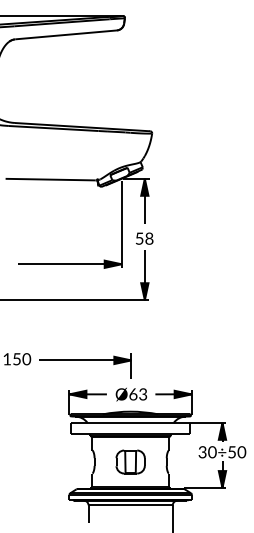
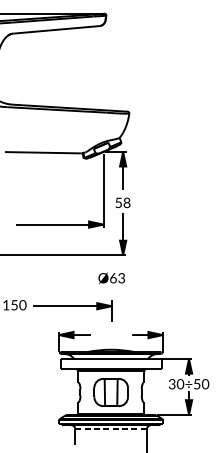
text: (130, 394) -> (110, 278), moved
part: (130, 461) -> (110, 392), size x1.4
line: (131, 505) -> (111, 429), solid -> dashed

